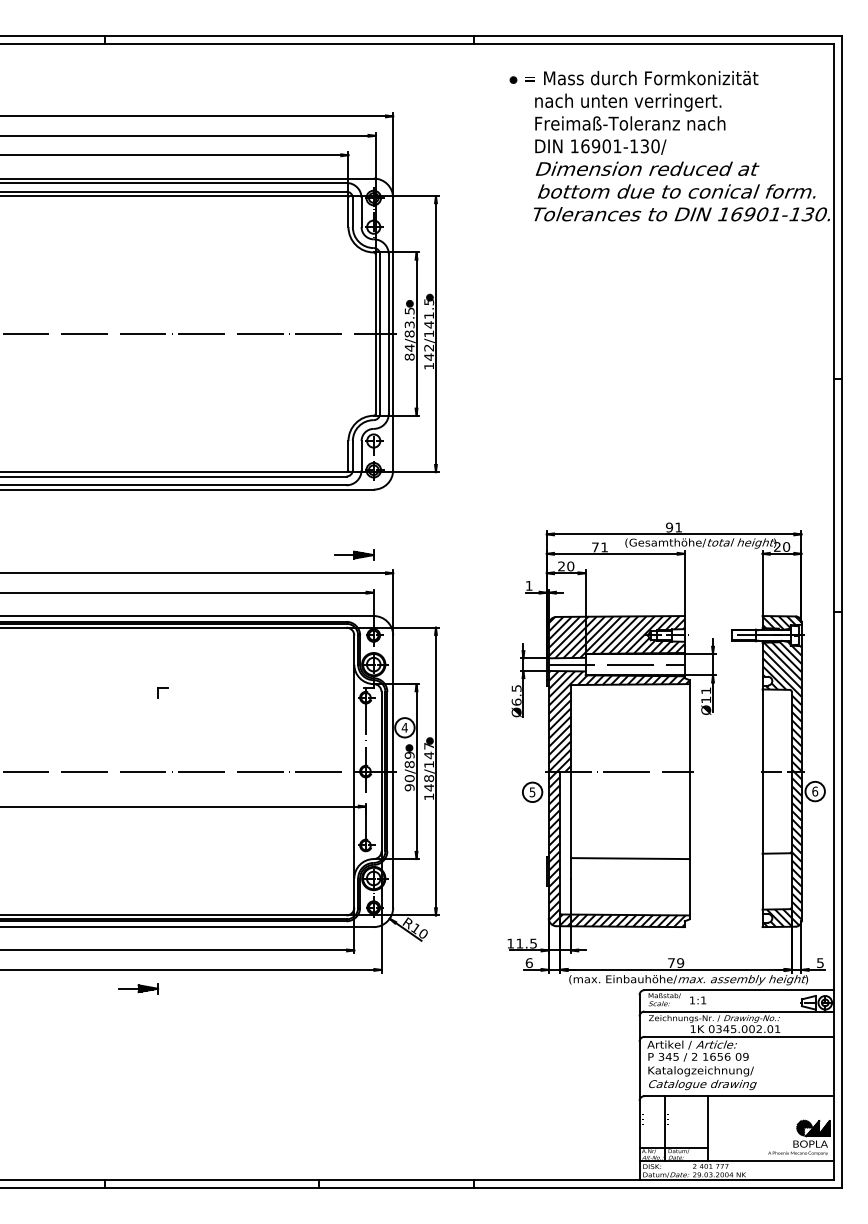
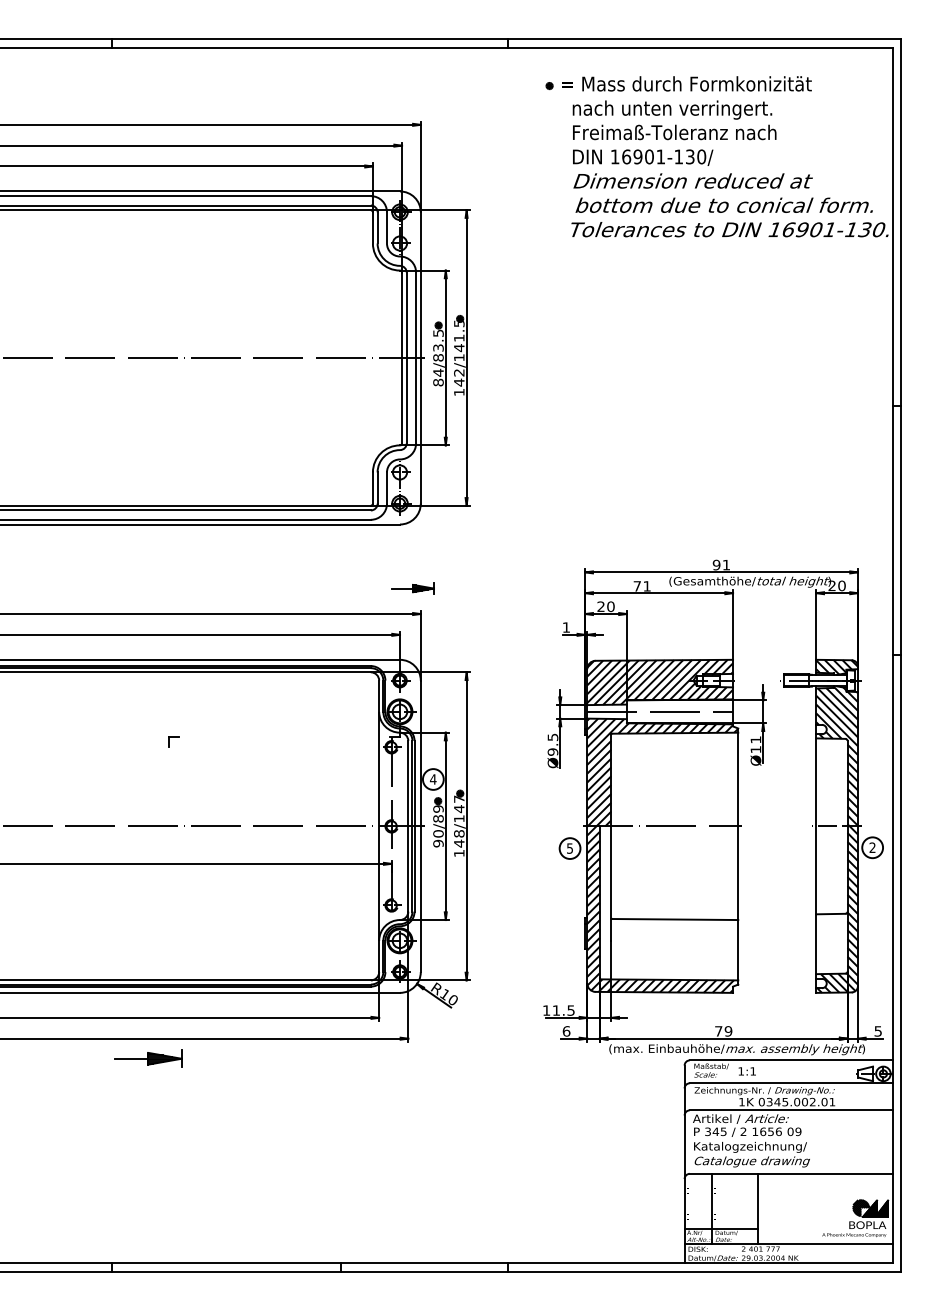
part: (353, 555) -> (412, 588), moved
text: (516, 701) -> (552, 751), Ø6.5 -> Ø9.5
text: (815, 791) -> (872, 847), 6 -> 2
part: (137, 988) -> (147, 1058), size x1.6

